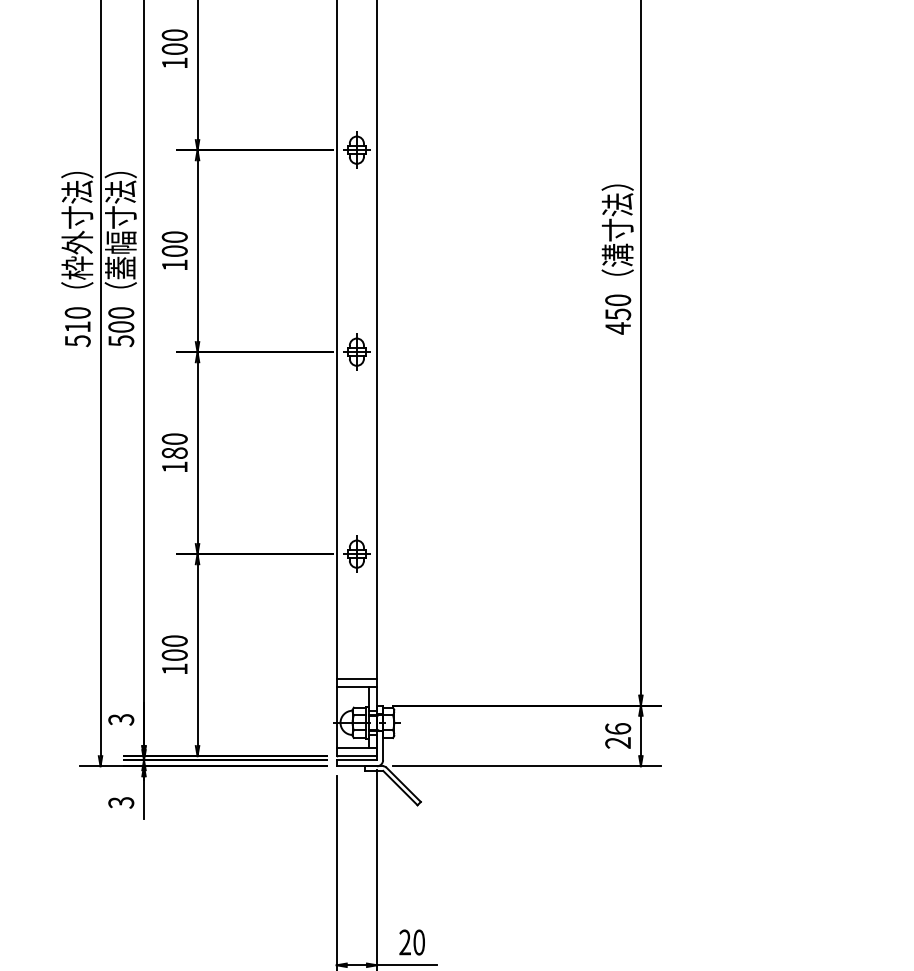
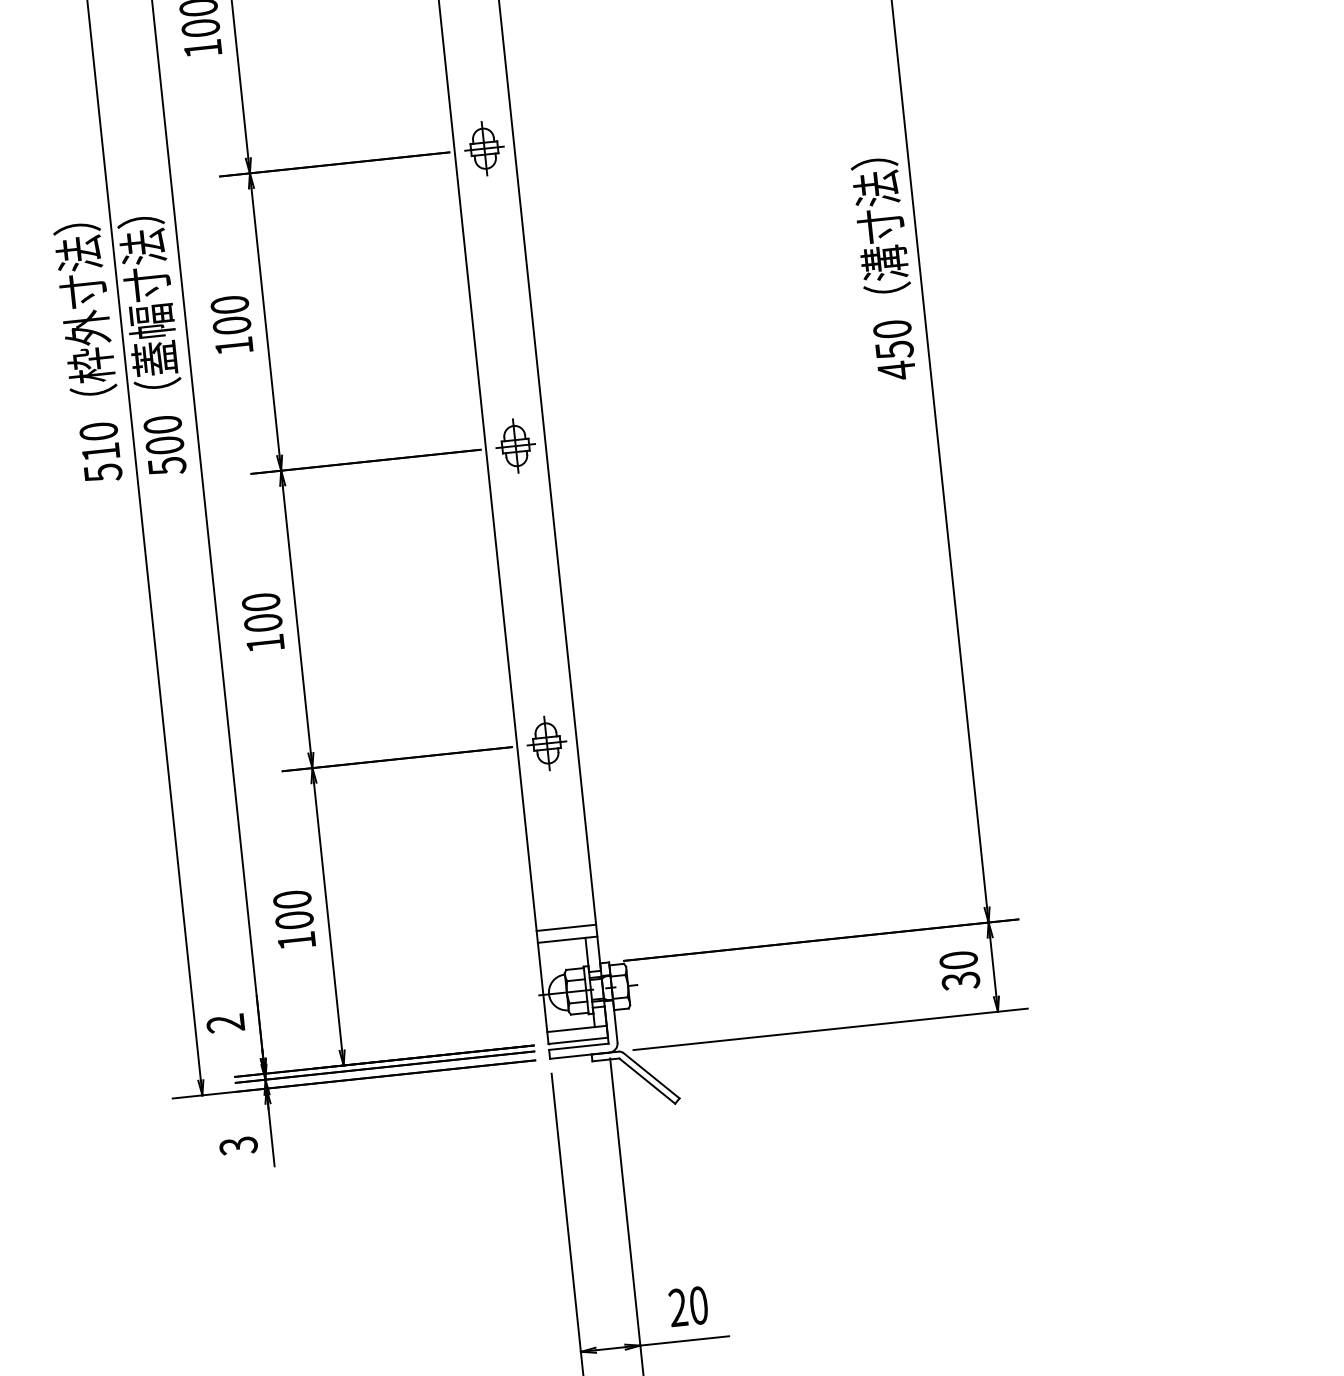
text: (174, 452) -> (262, 621), 180 -> 100
text: (121, 719) -> (226, 1023), 3 -> 2
text: (618, 735) -> (960, 969), 26 -> 30

